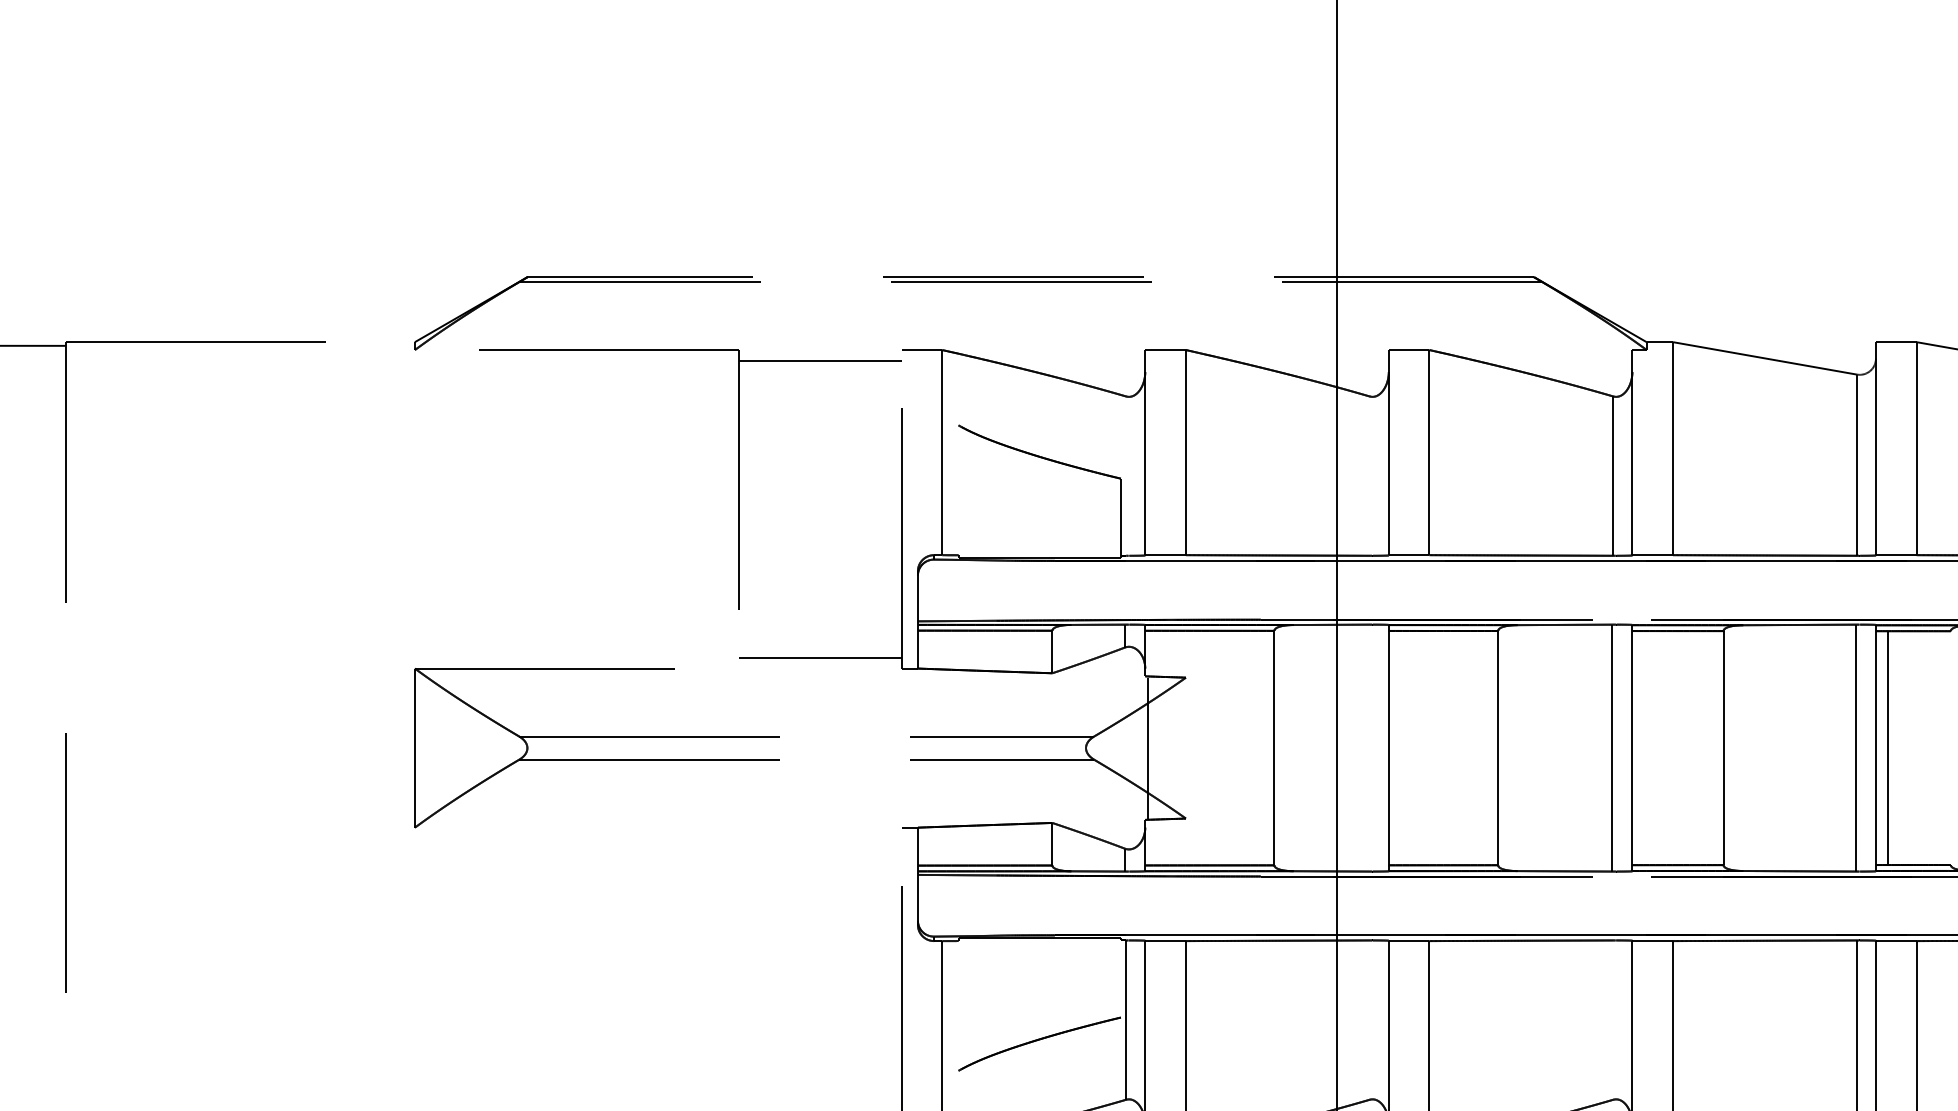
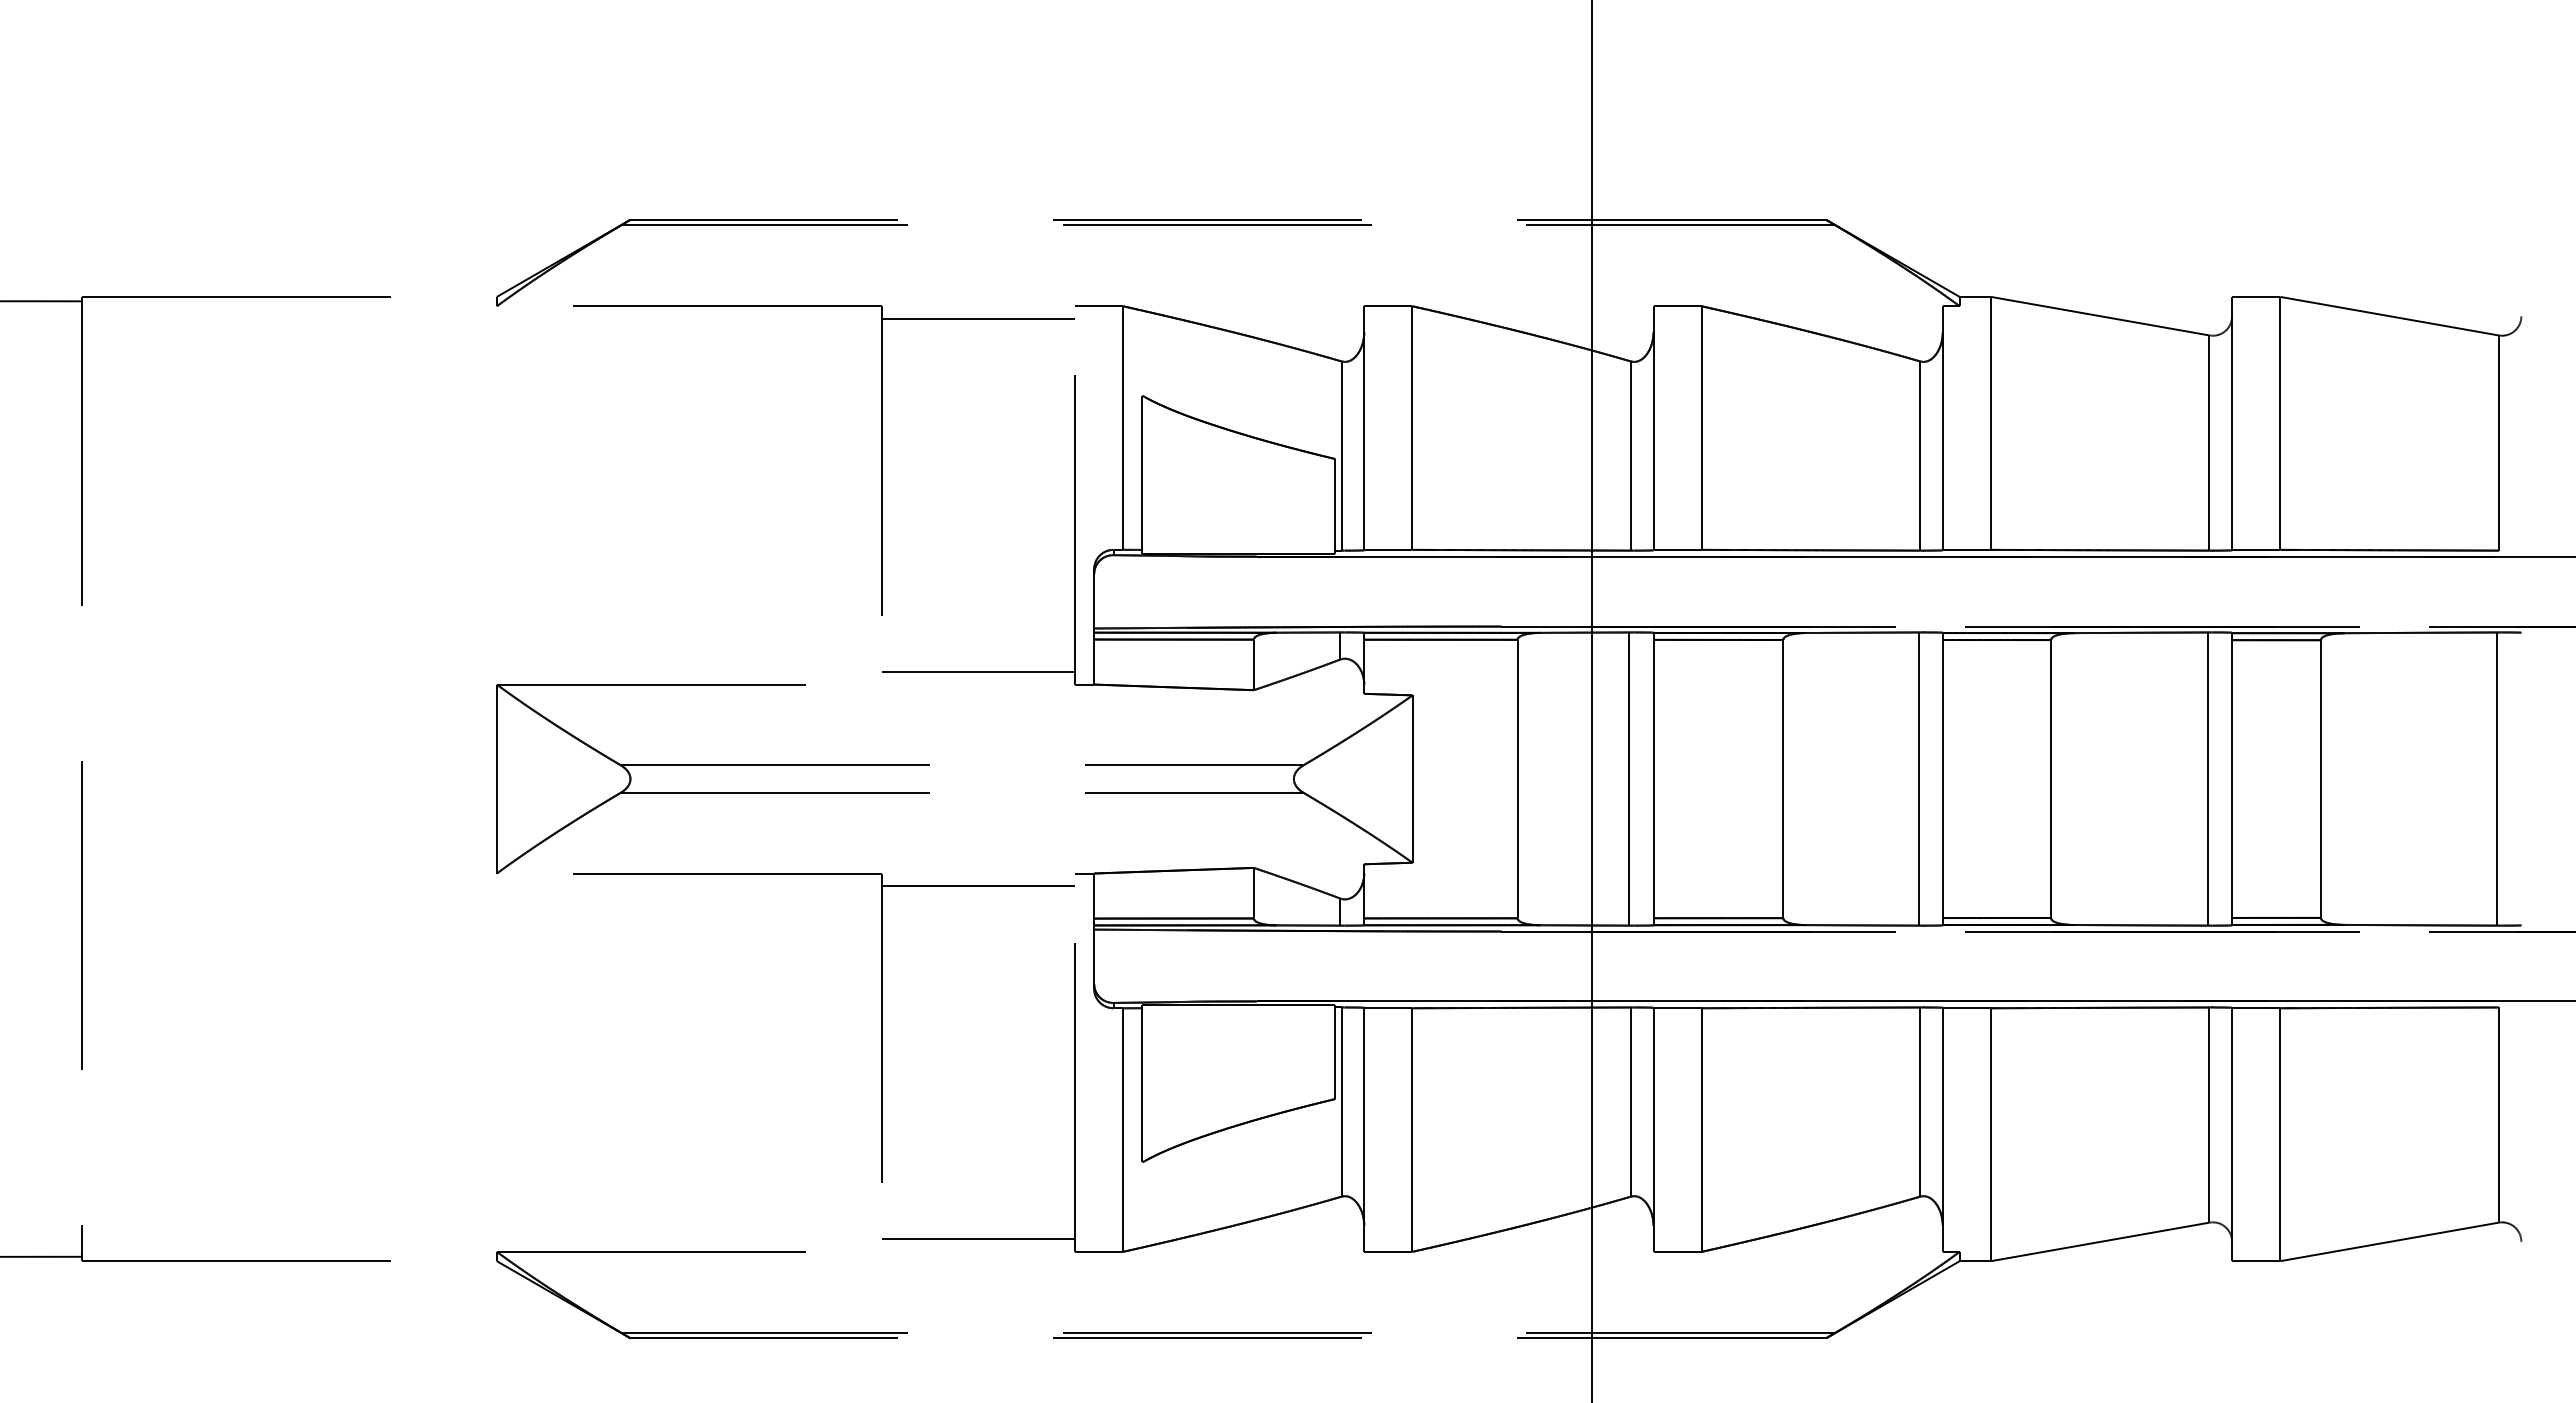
line: (1126, 475) -> (1341, 455), added
line: (1369, 475) -> (1630, 455), added
line: (958, 490) -> (1142, 472), added
line: (1148, 747) -> (1412, 778), moved
line: (1368, 747) -> (1629, 778), added
line: (1888, 747) -> (2320, 778), moved
part: (738, 957) -> (881, 1027), added
line: (1121, 979) -> (1335, 1053), added
line: (958, 1006) -> (1142, 1085), added
line: (1369, 1019) -> (1630, 1101), added
line: (1613, 1019) -> (1920, 1101), added

